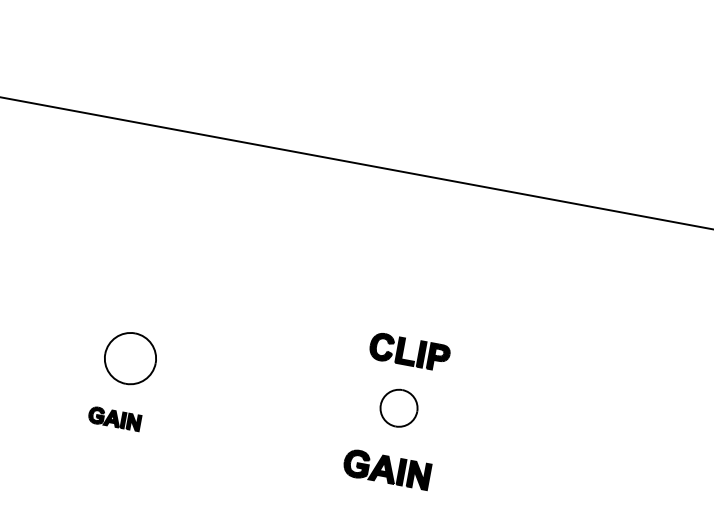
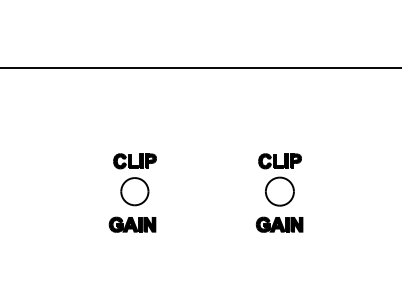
part: (140, 302) -> (134, 161), added
part: (398, 407) -> (279, 191), size x1.43
part: (114, 418) -> (132, 224), size x1.67

